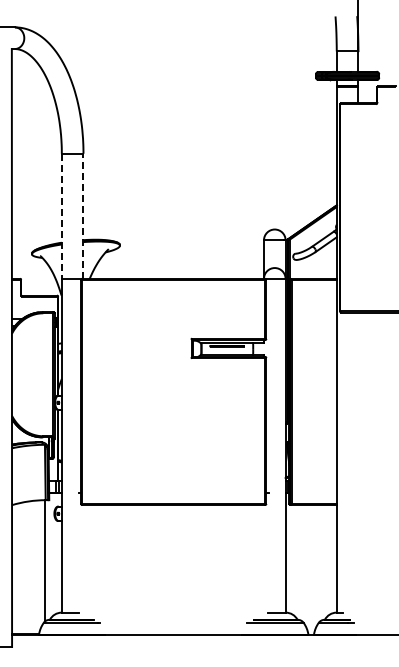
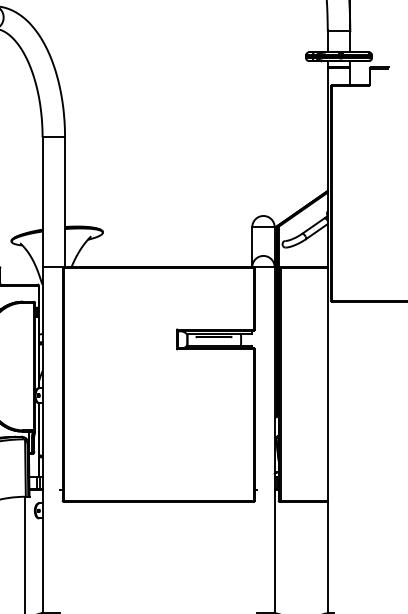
line: (61, 216) -> (42, 202), dashed -> solid
line: (83, 216) -> (65, 202), dashed -> solid

